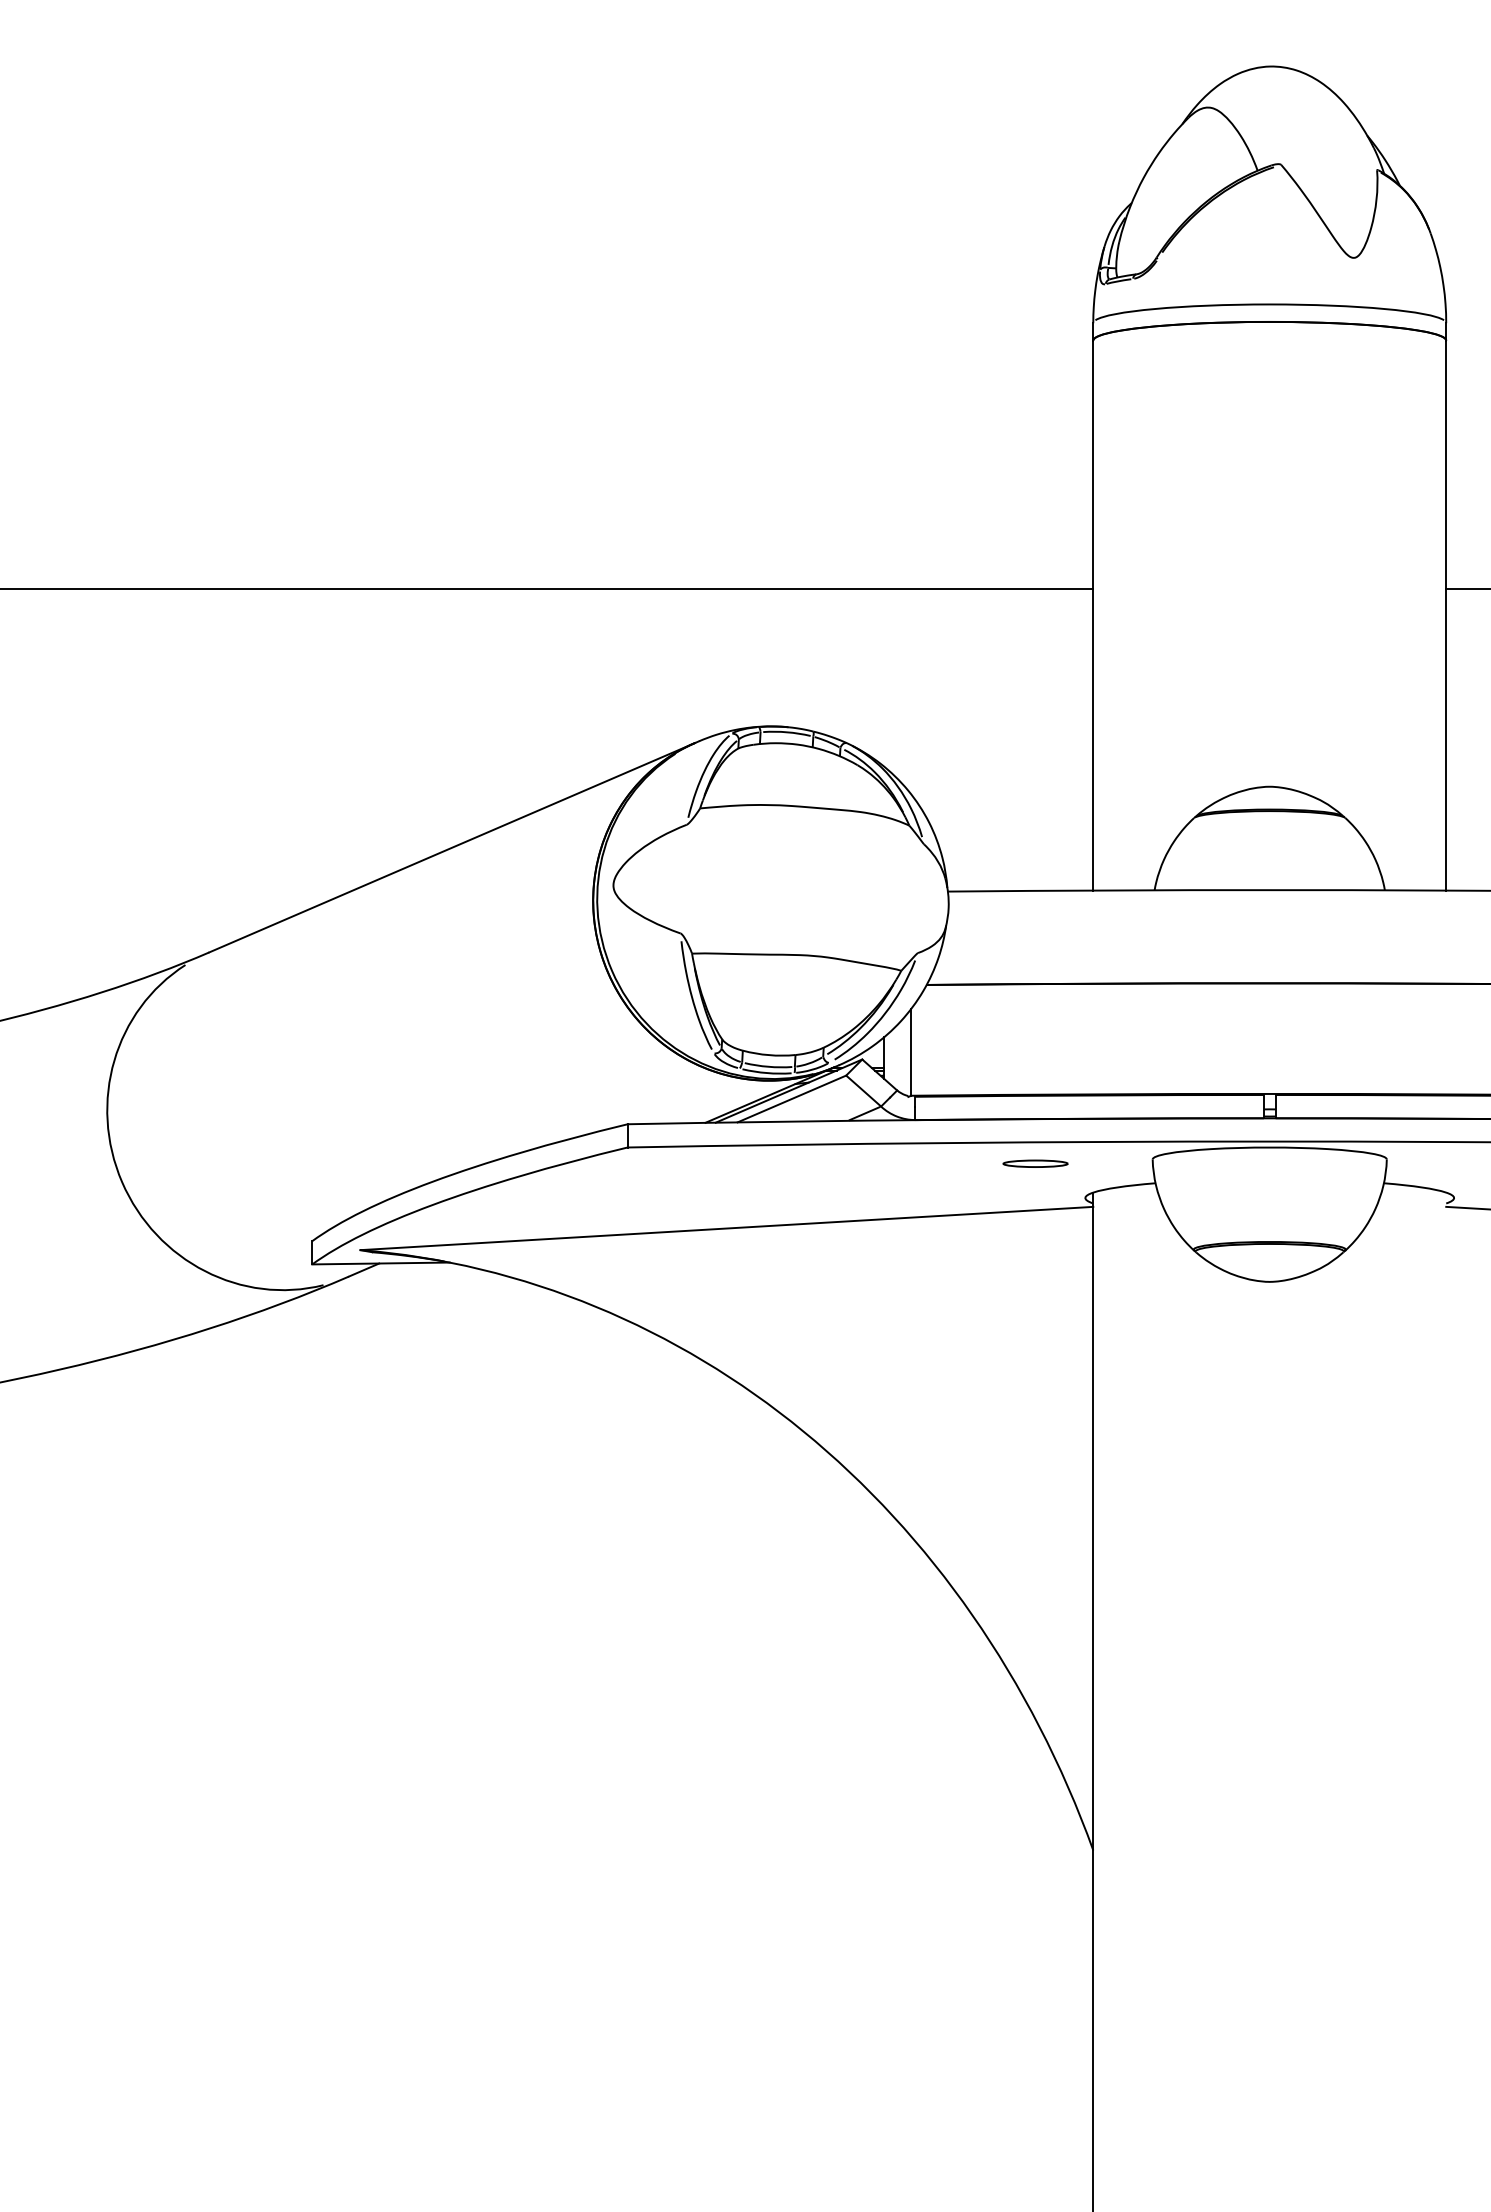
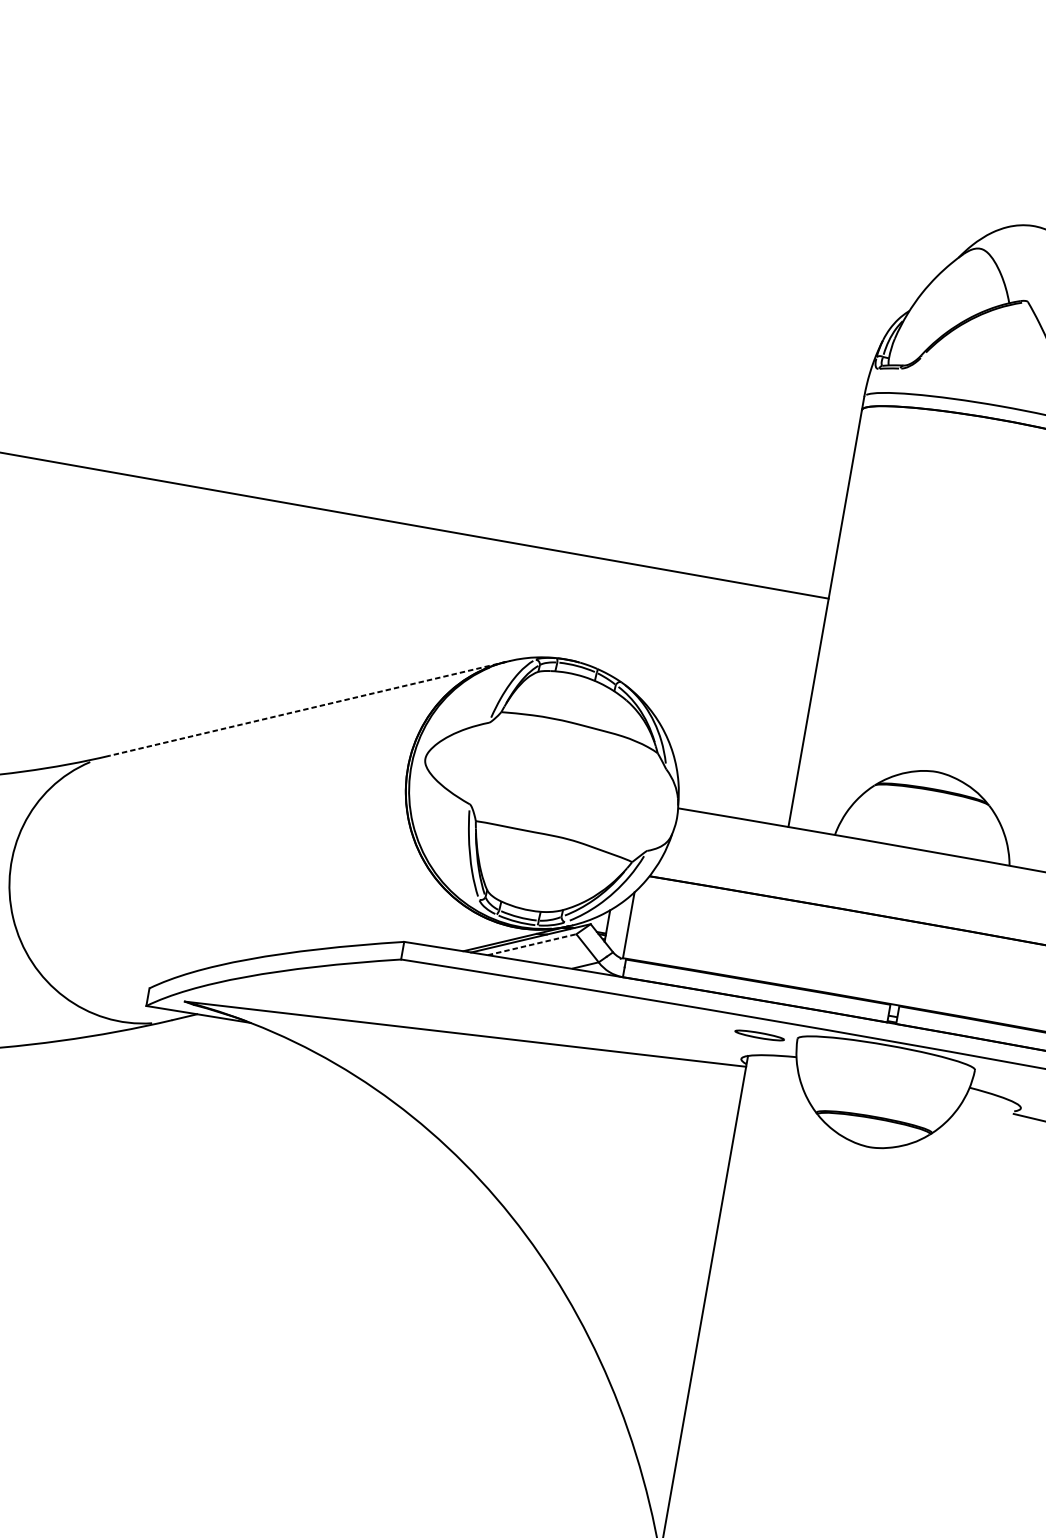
line: (452, 847) -> (308, 708), solid -> dashed
line: (792, 1098) -> (532, 944), solid -> dashed
part: (1035, 1163) -> (759, 1035), moved

